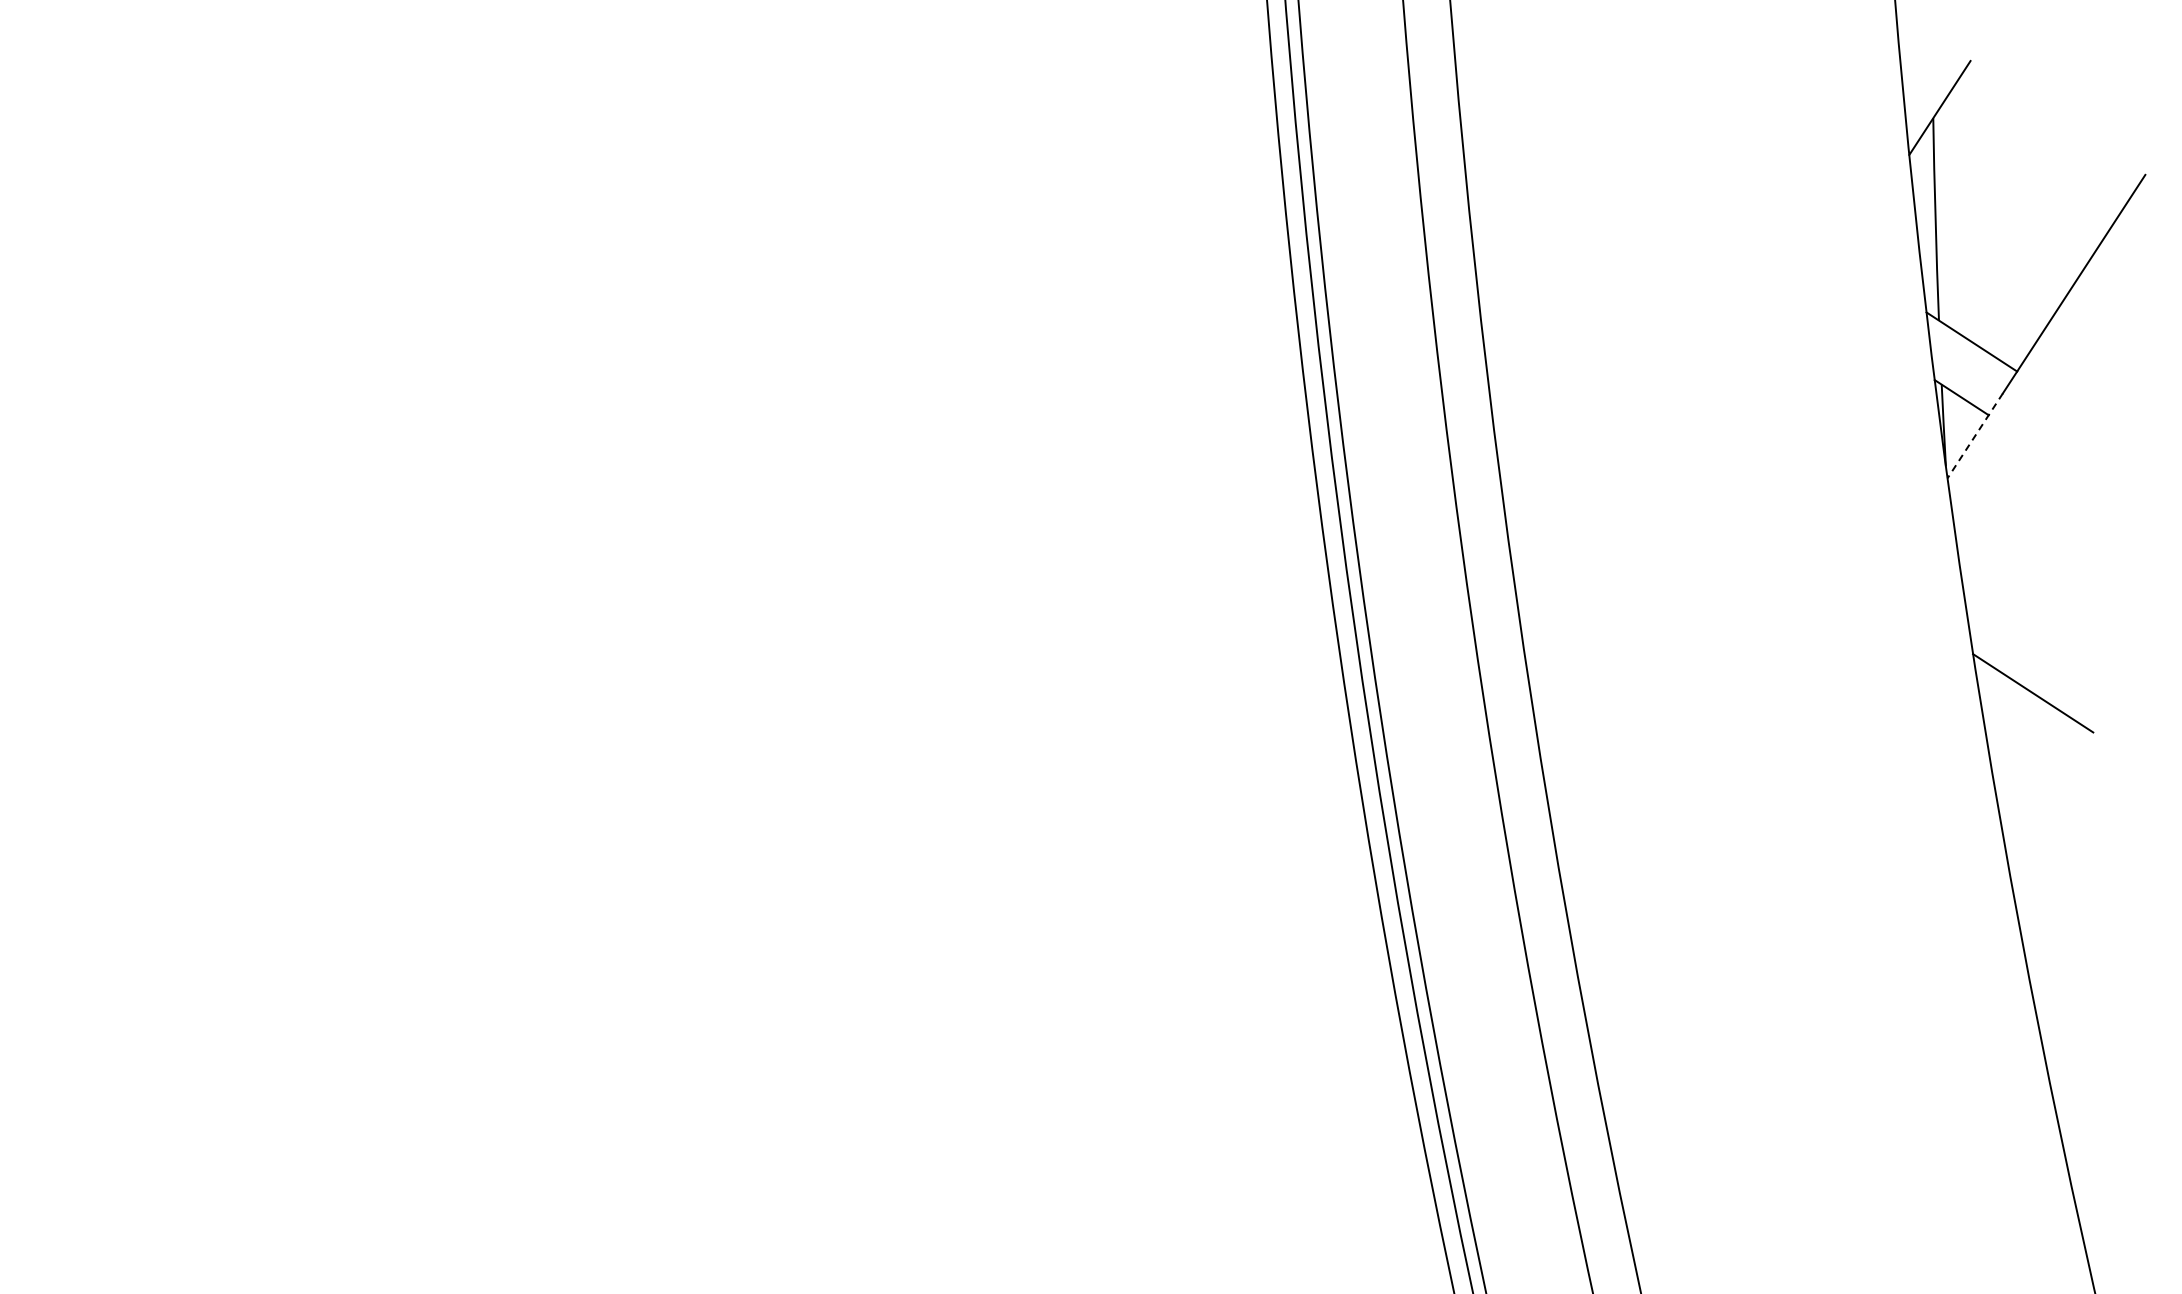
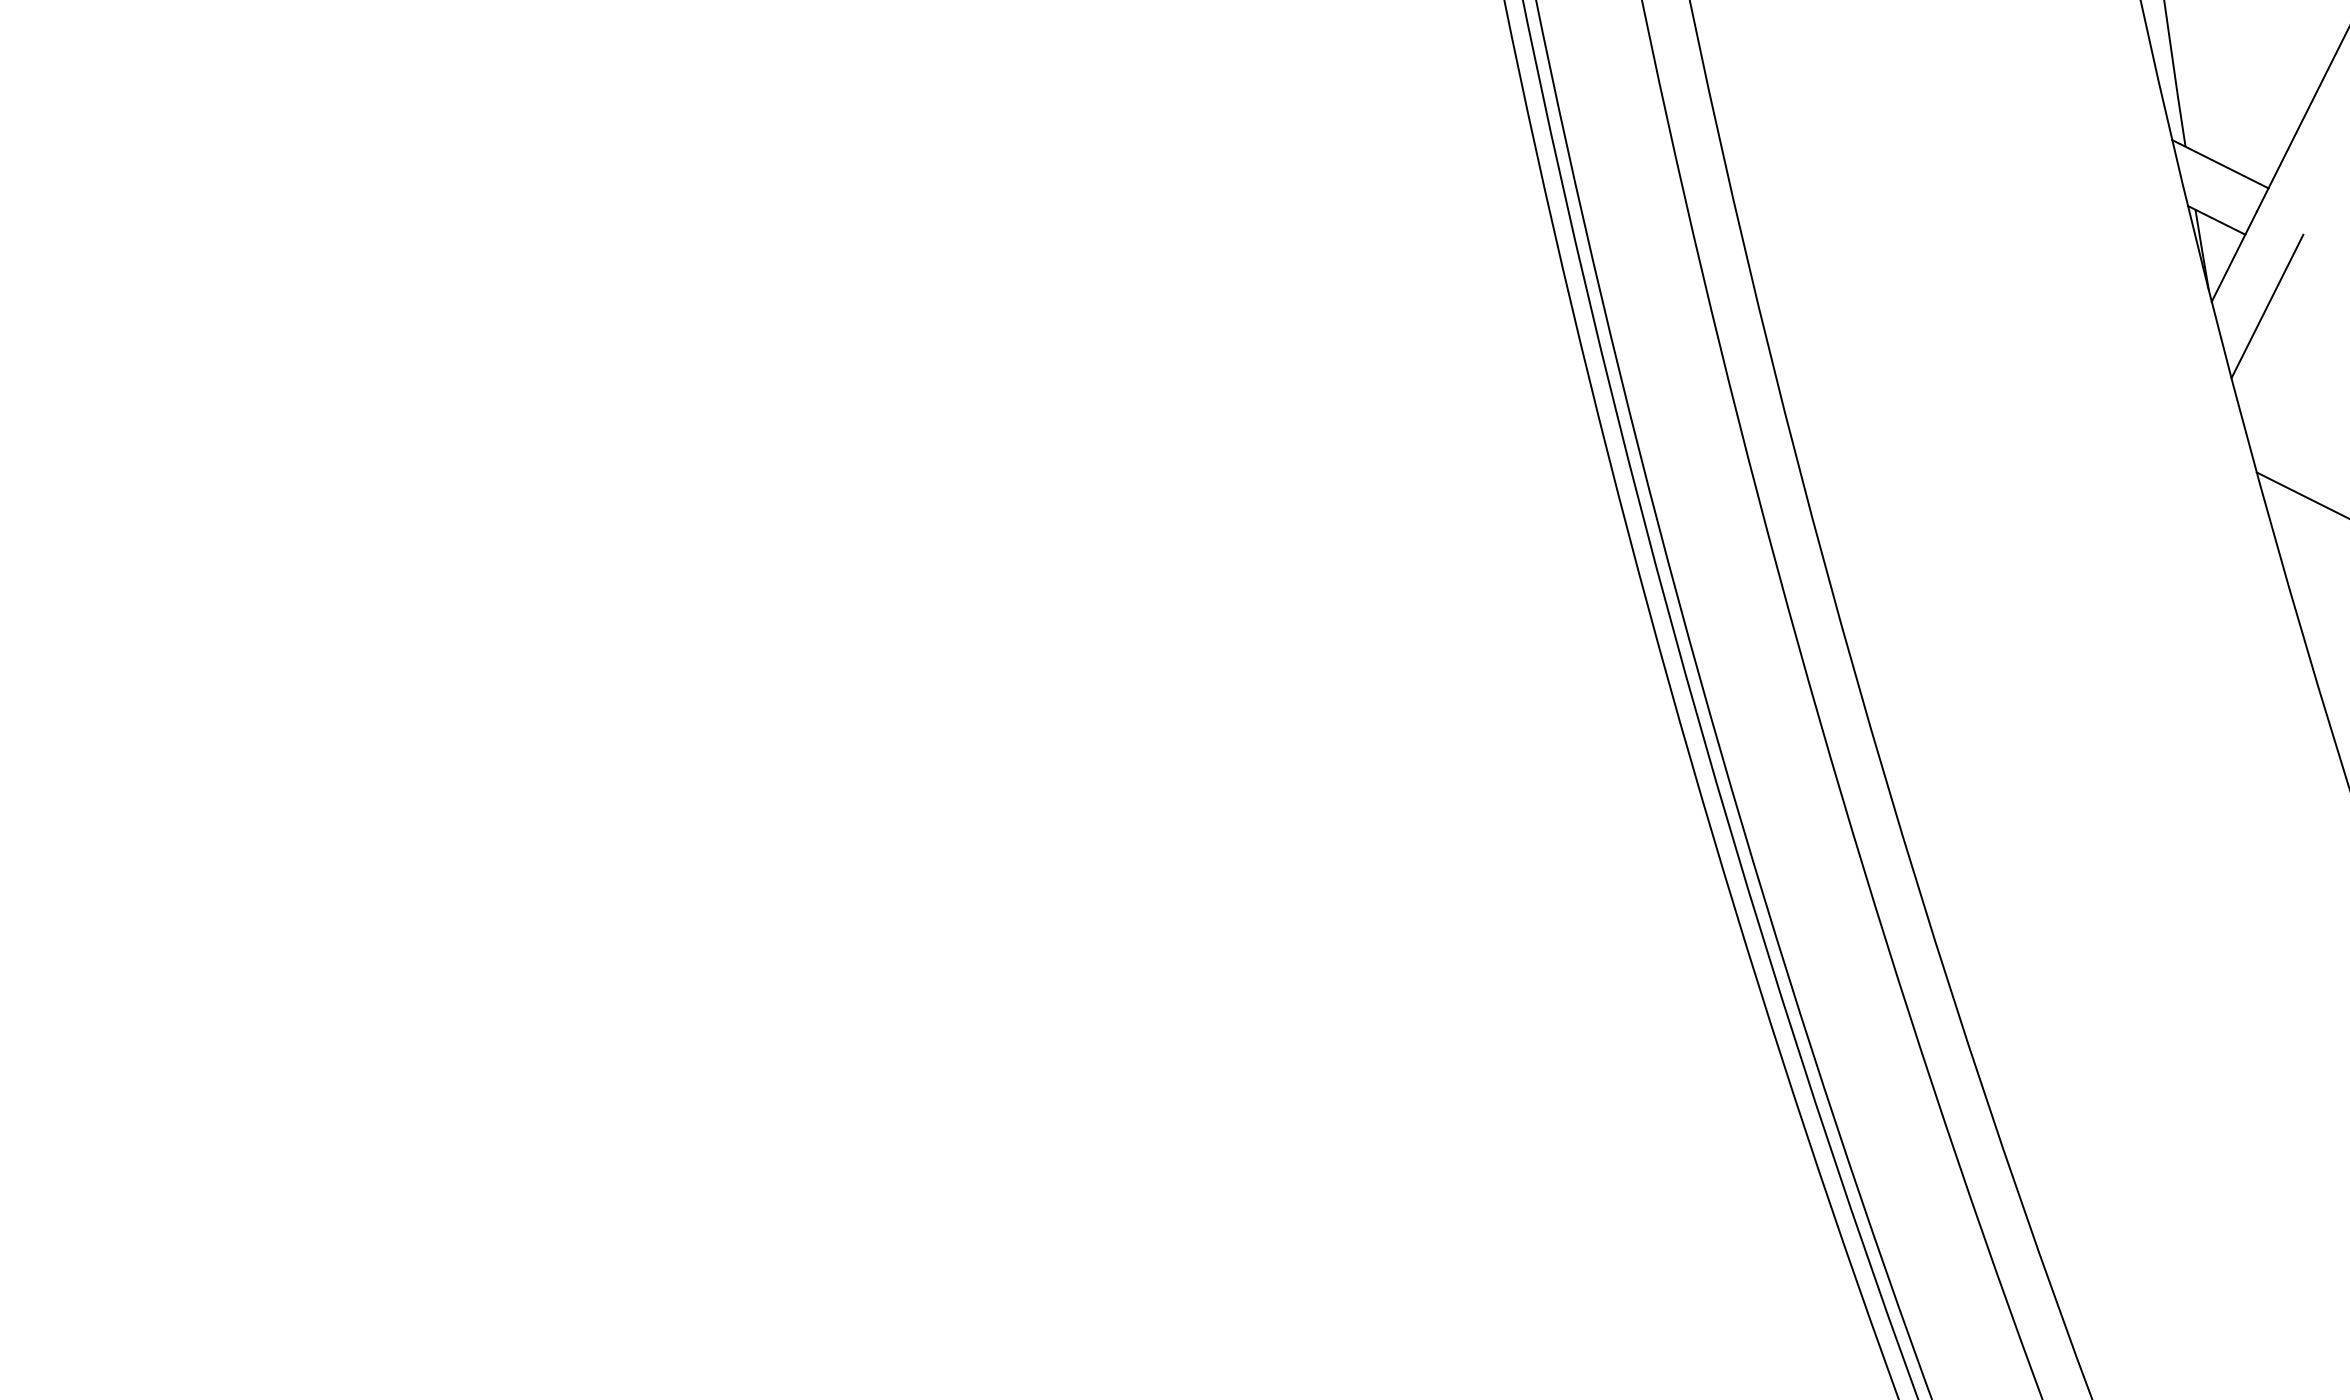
line: (1975, 436) -> (2234, 257), dashed -> solid
line: (2002, 489) -> (2267, 306), added

